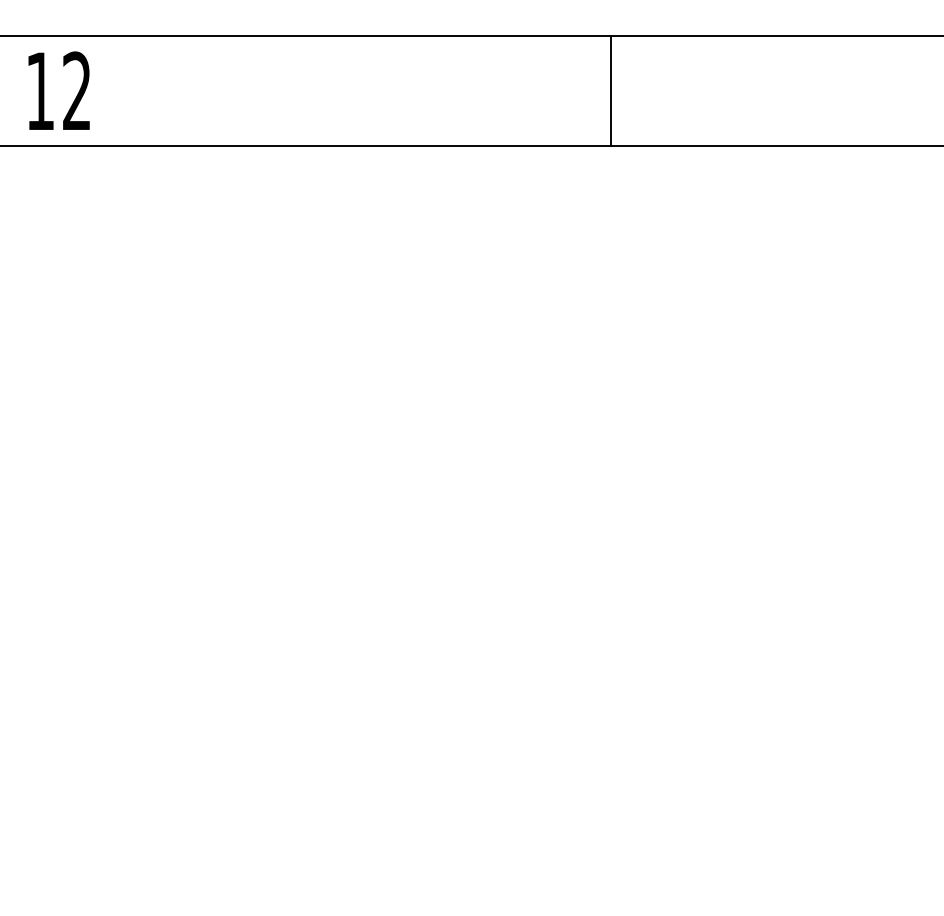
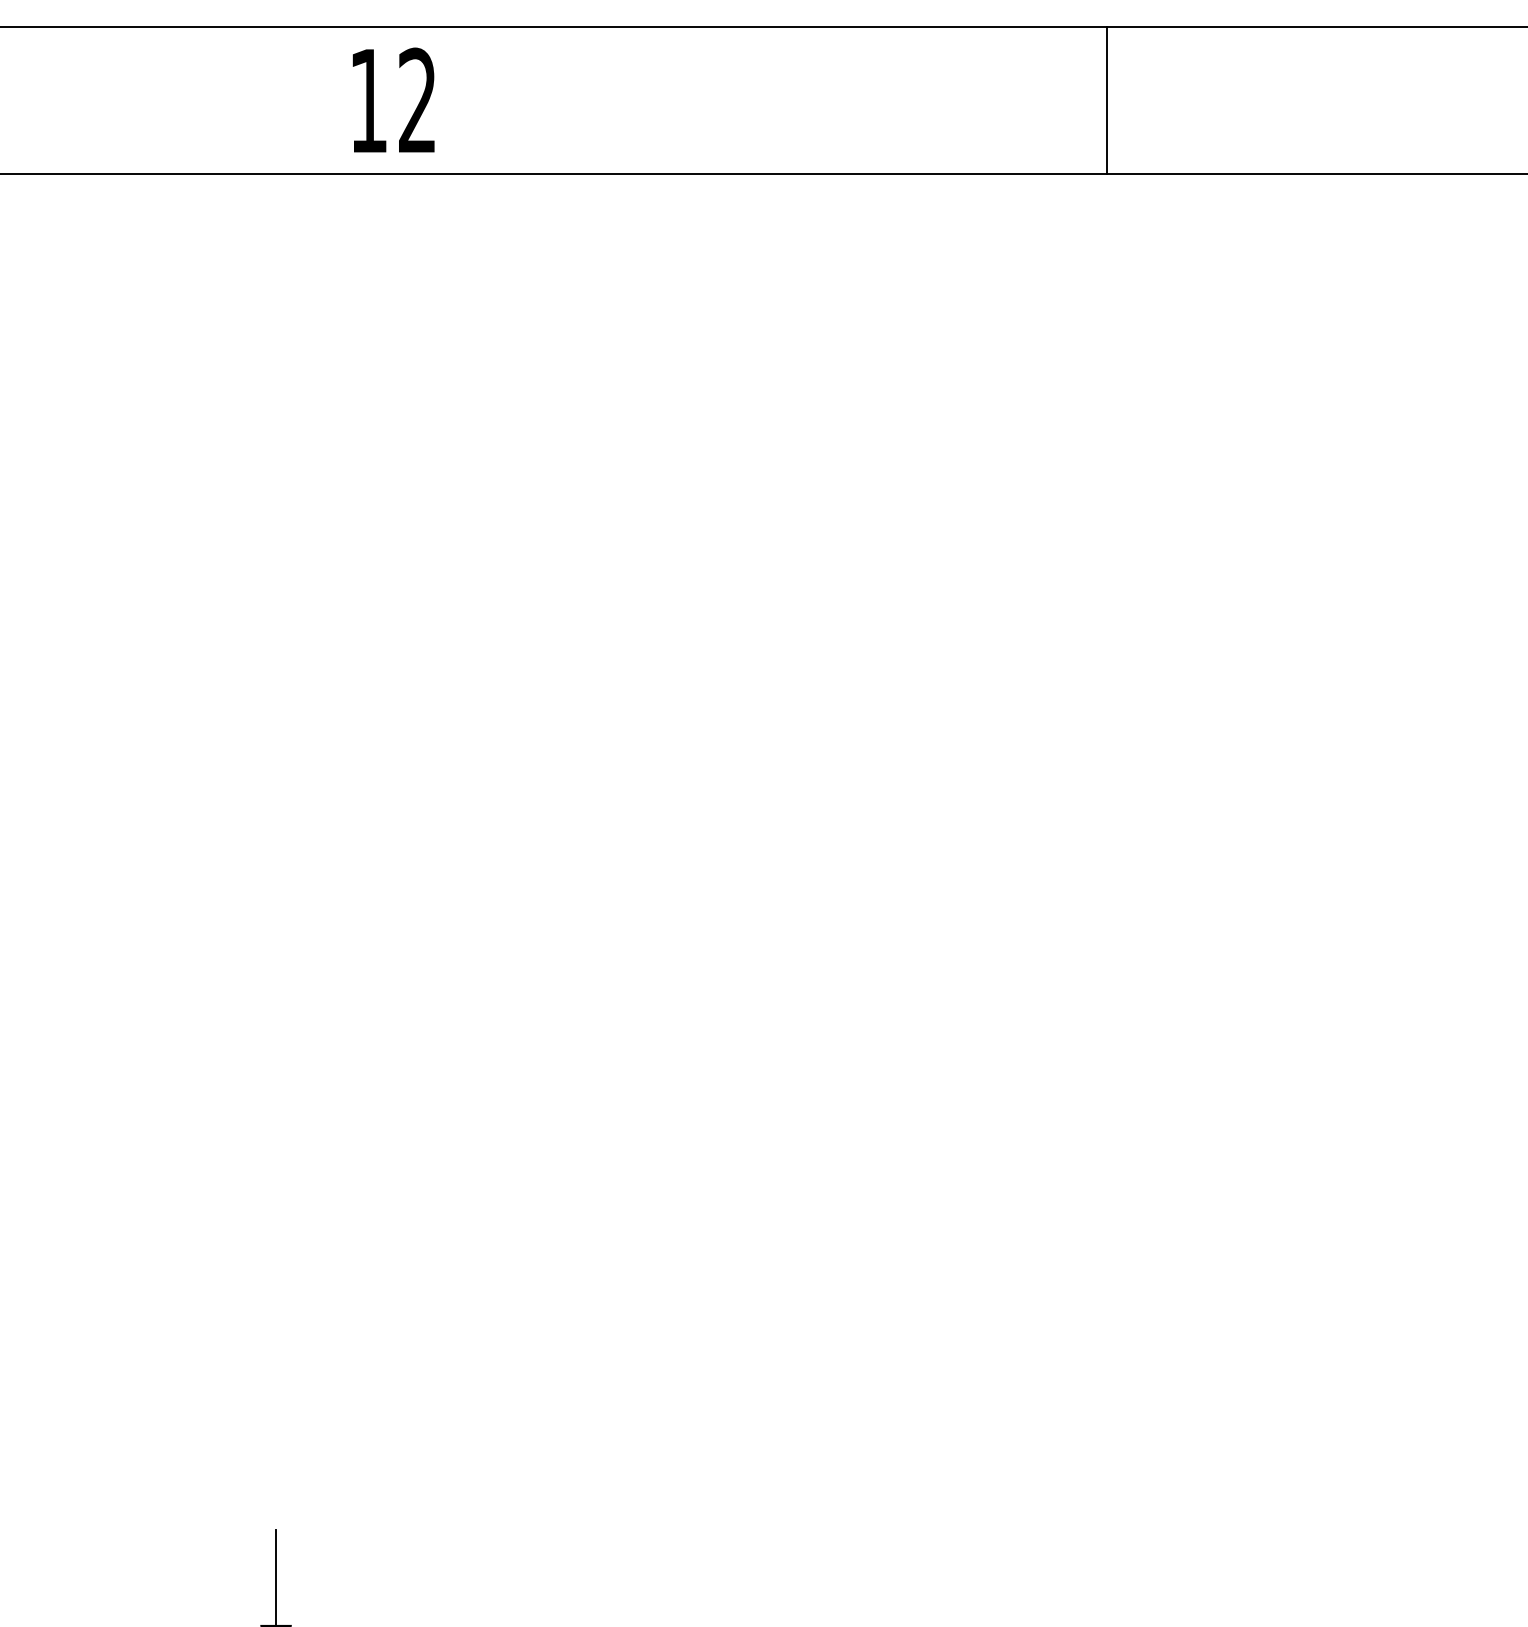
text: (58, 90) -> (393, 99), moved
line: (611, 91) -> (1107, 100), moved

